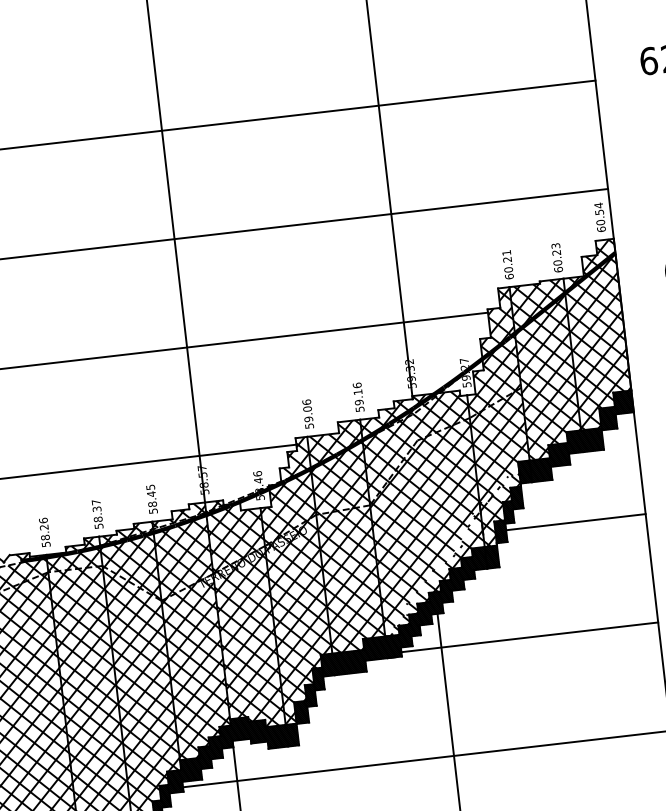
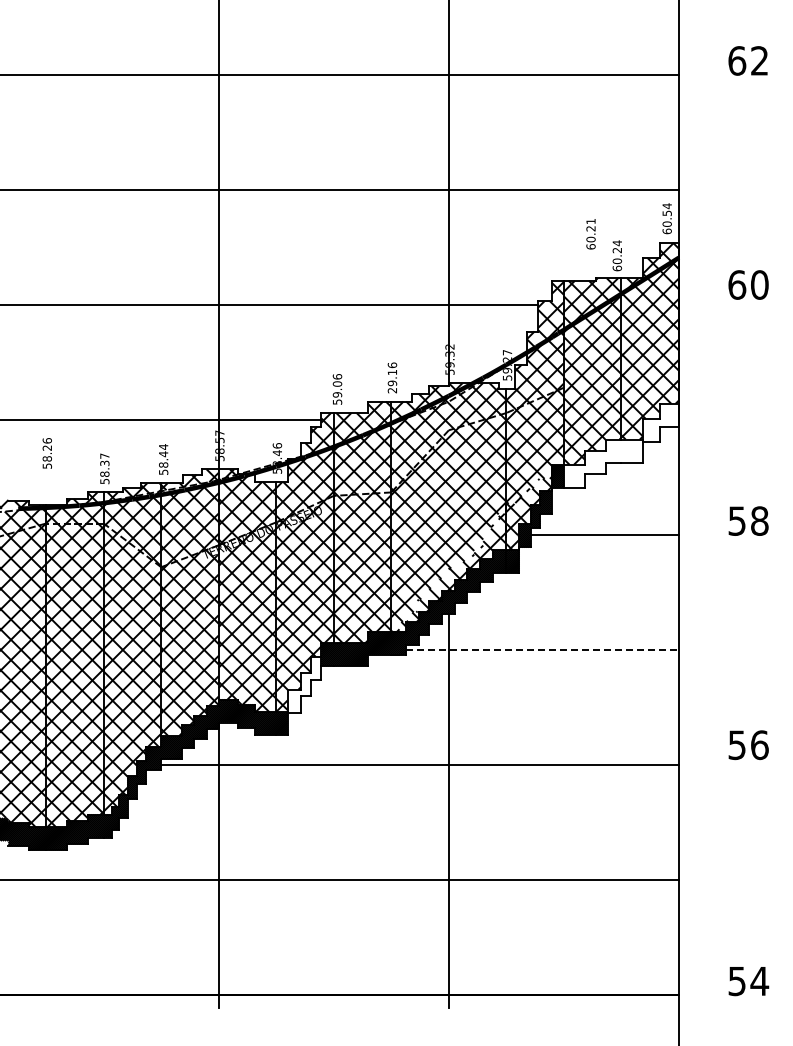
text: (556, 246) -> (617, 243), 60.23 -> 60.24
text: (507, 265) -> (590, 234), moved
text: (360, 409) -> (392, 390), 59.16 -> 29.16
hatch: (580, 436) -> (620, 445), removed
text: (150, 486) -> (163, 446), 58.45 -> 58.44
text: (44, 532) -> (46, 453), moved
line: (530, 637) -> (543, 650), solid -> dashed
hatch: (309, 695) -> (304, 684), removed

